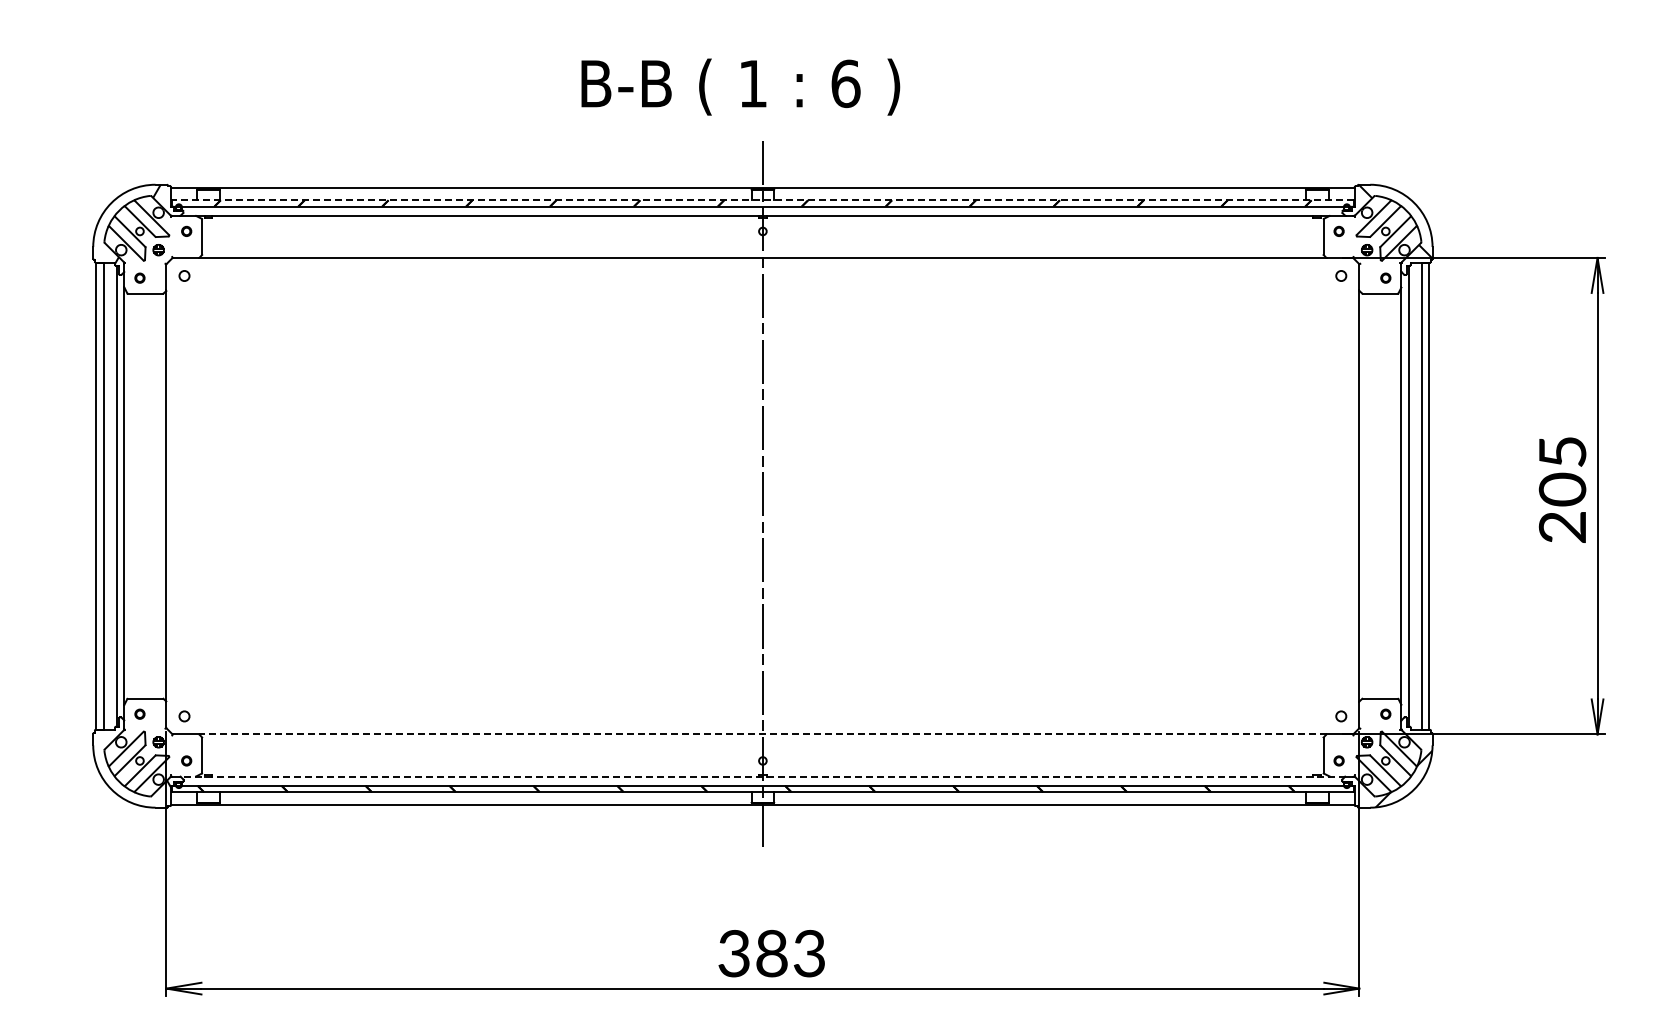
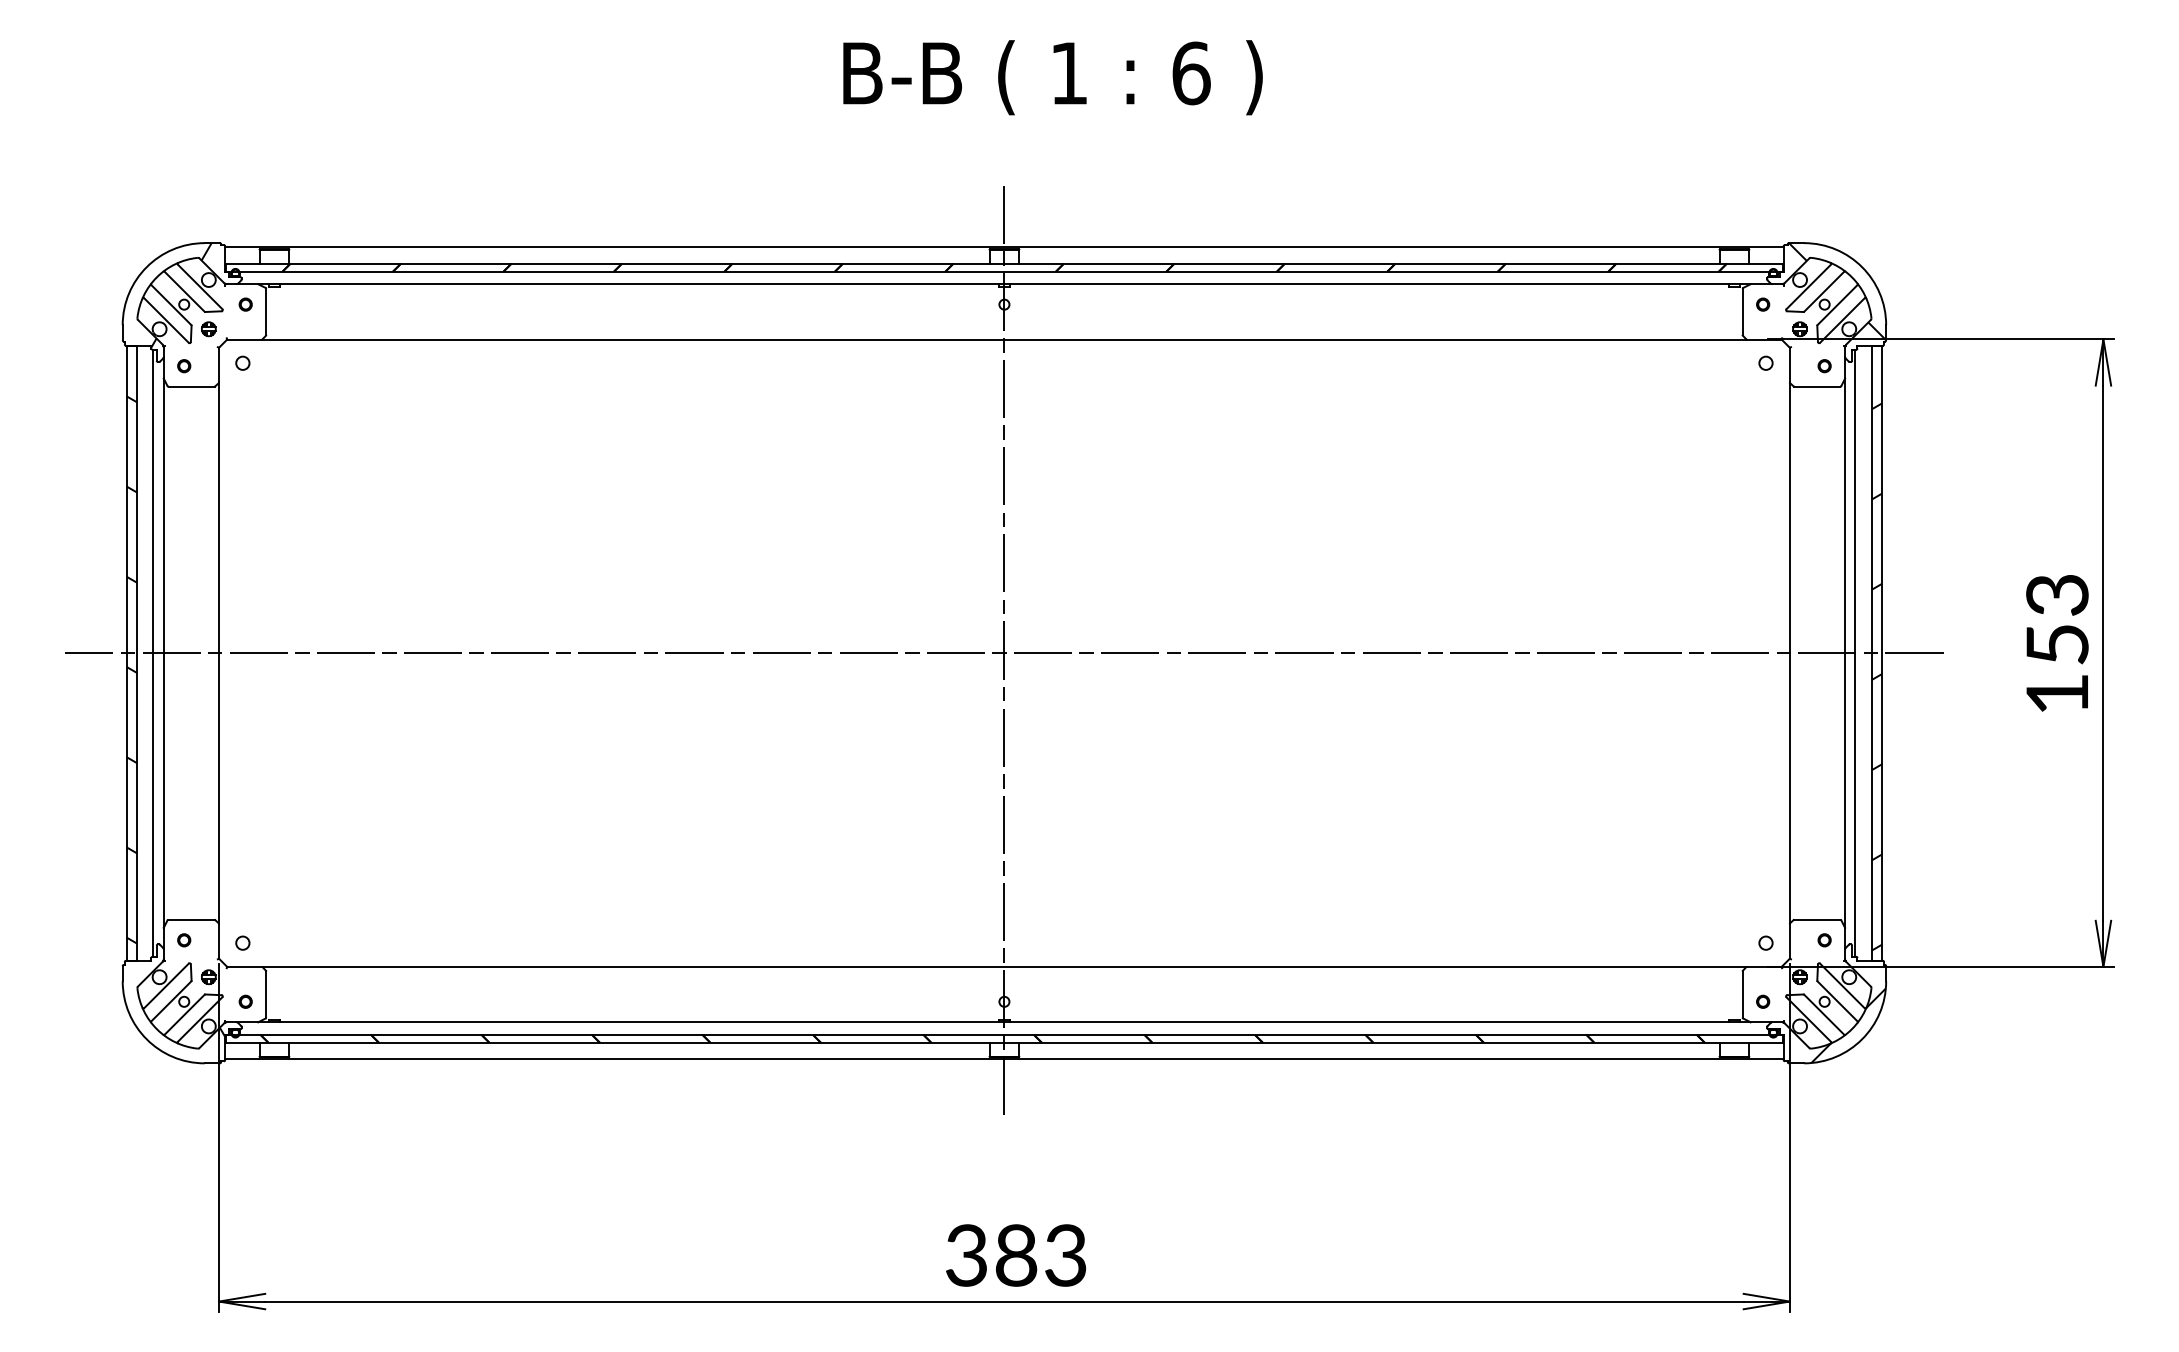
text: (740, 86) -> (1052, 76), moved
line: (762, 200) -> (1003, 263), dashed -> solid
text: (1562, 489) -> (2057, 644), 205 -> 153
line: (762, 496) -> (1003, 653), added
hatch: (100, 508) -> (132, 669), added
hatch: (1425, 514) -> (1876, 677), added
line: (762, 734) -> (1003, 966), dashed -> solid
line: (762, 776) -> (1003, 1022), dashed -> solid

